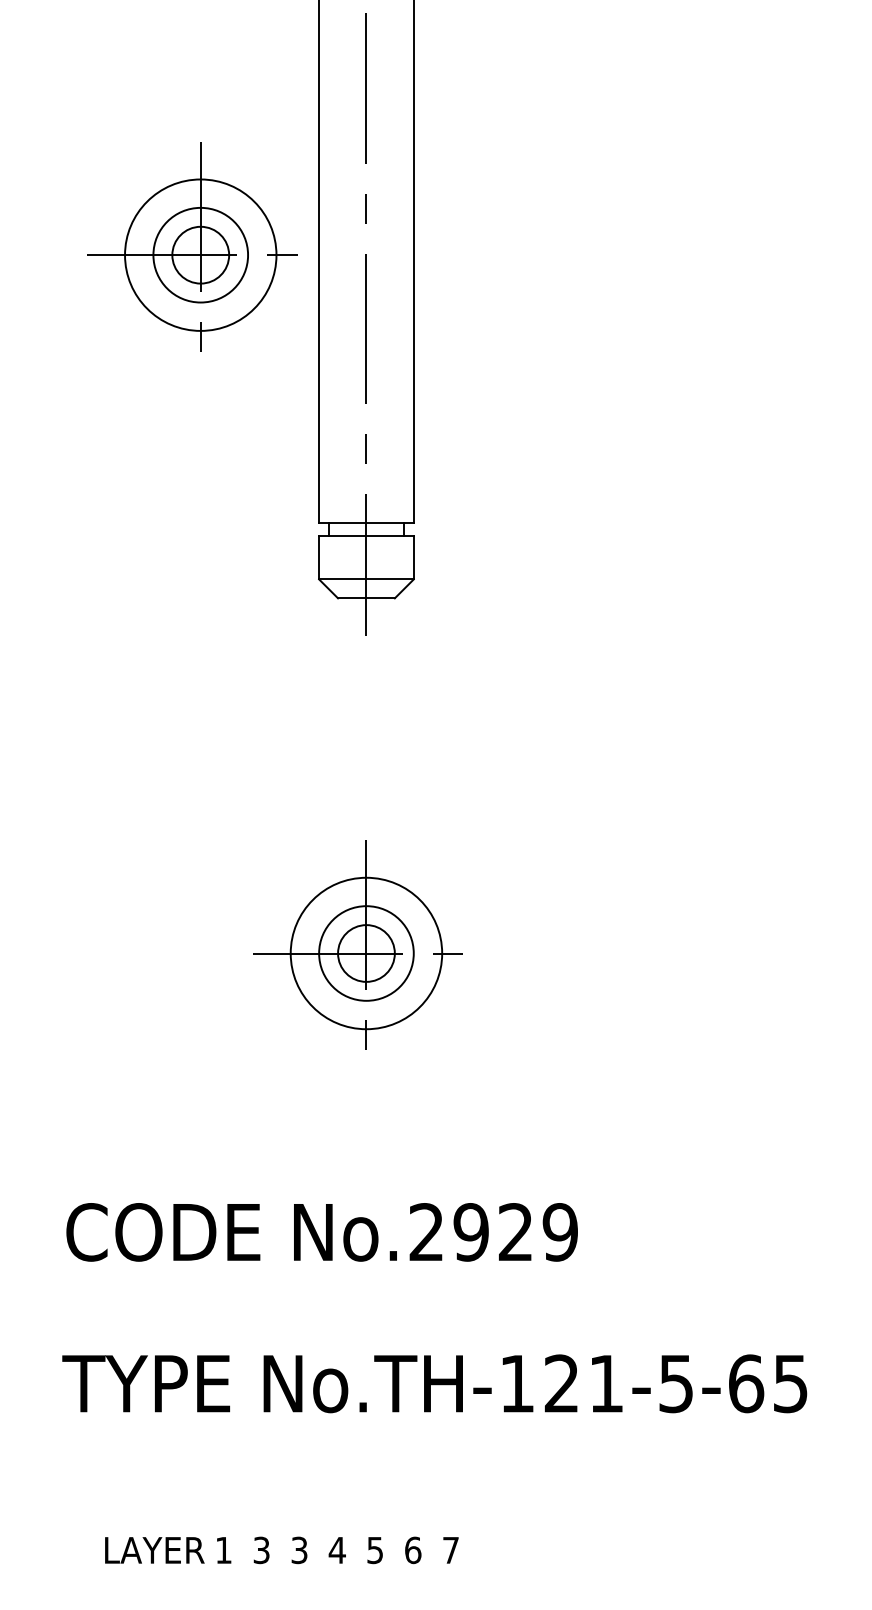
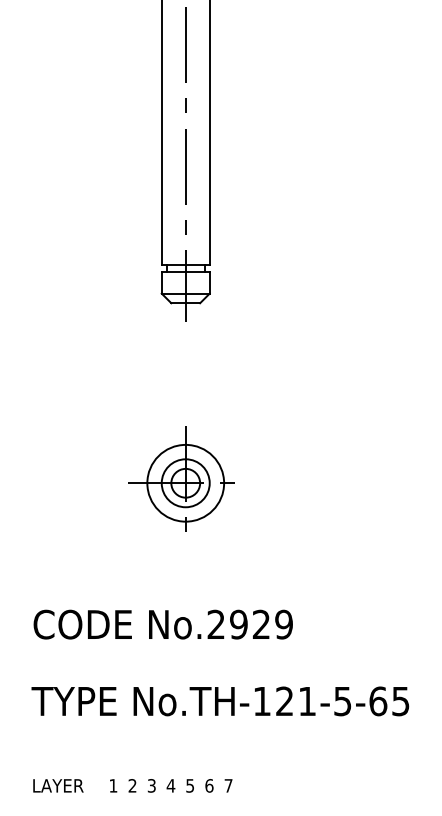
part: (192, 245) -> (97, 124), removed
text: (154, 1549) -> (58, 785), moved
text: (261, 1549) -> (132, 785), 3 -> 2

